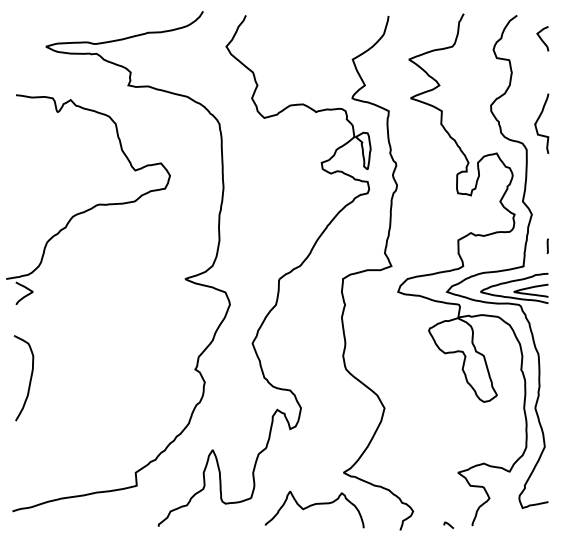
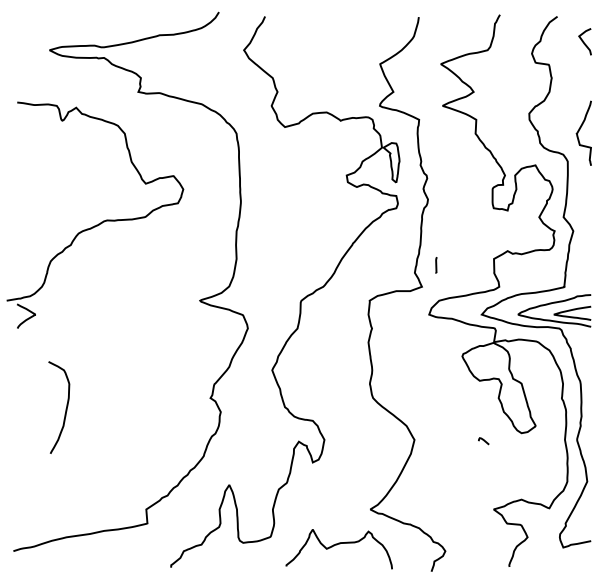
line: (547, 246) -> (436, 265), moved
curve: (29, 380) -> (65, 410), moved
curve: (448, 525) -> (483, 441), moved

